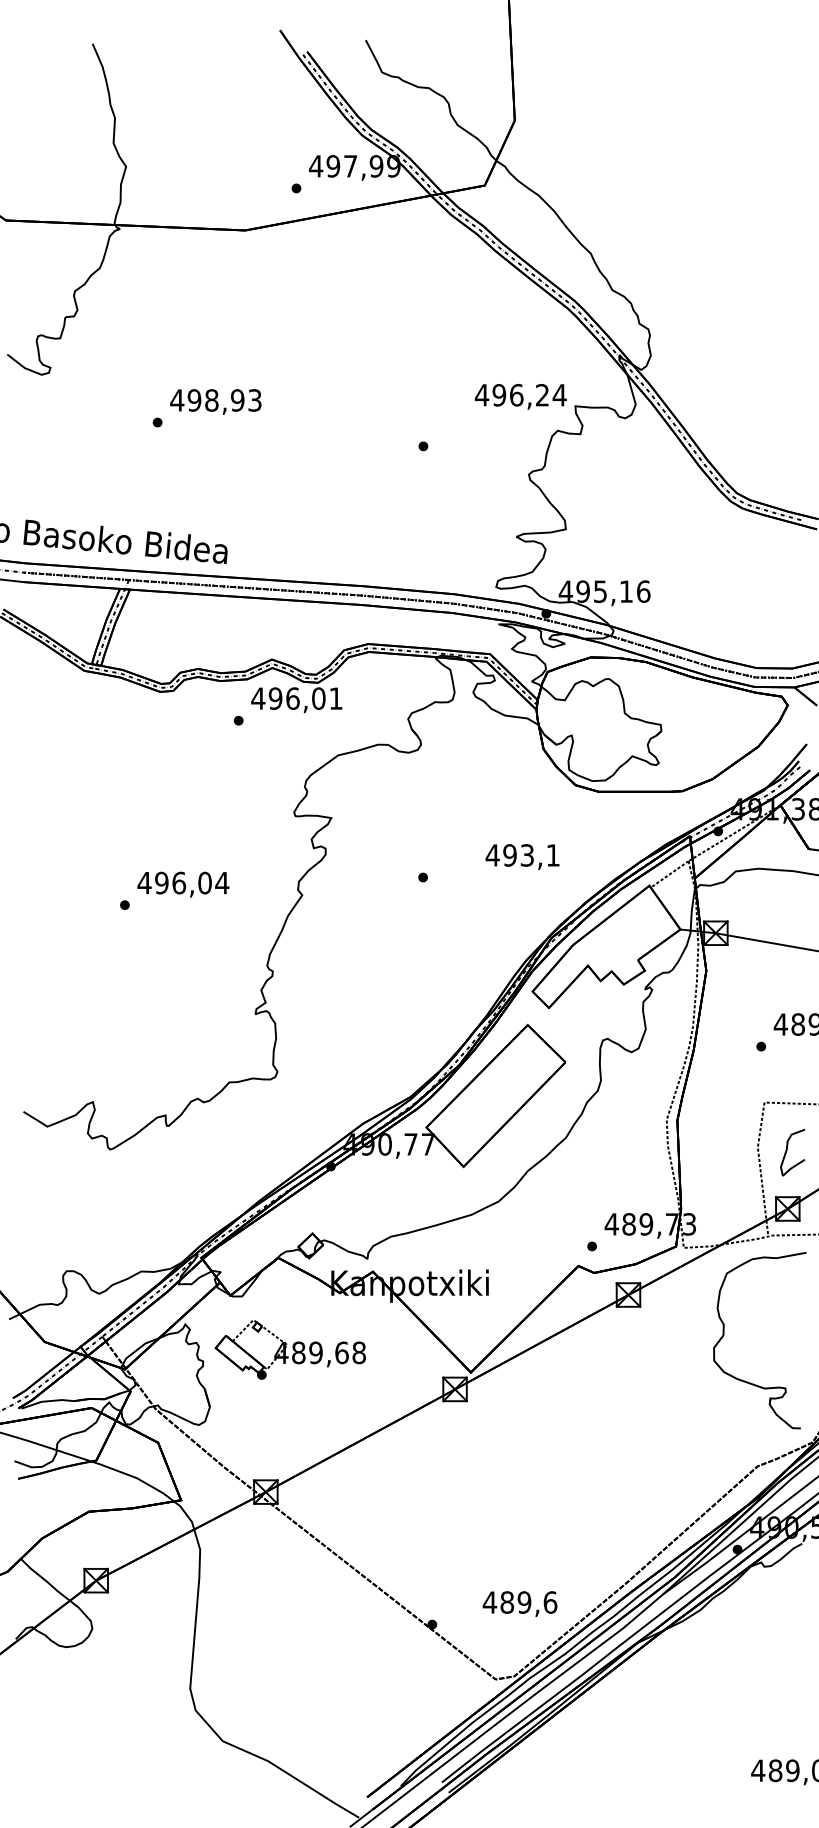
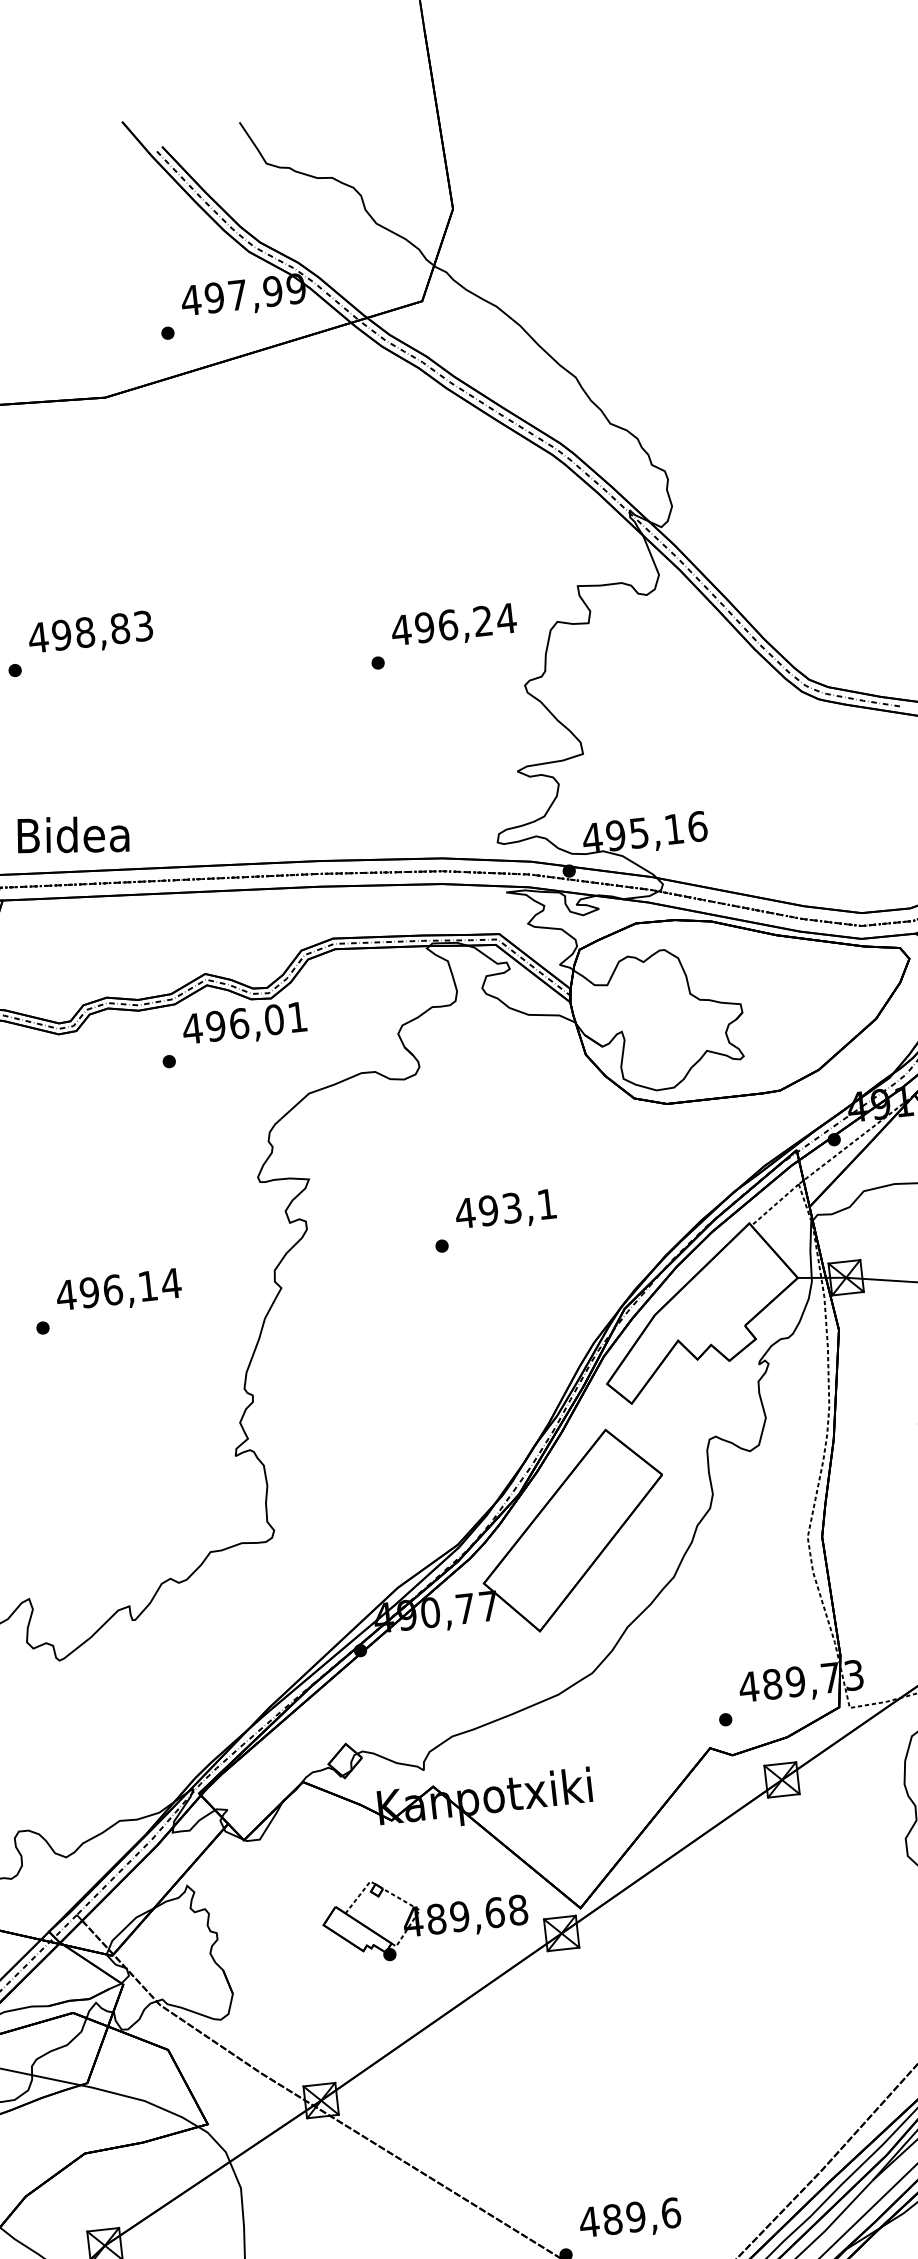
text: (520, 396) -> (453, 626), moved
text: (237, 400) -> (119, 628), 498,93 -> 498,83
text: (522, 856) -> (505, 1210), moved
text: (204, 882) -> (147, 1285), 496,04 -> 496,14
part: (289, 1349) -> (423, 1916), moved
text: (519, 1603) -> (629, 2219), moved

